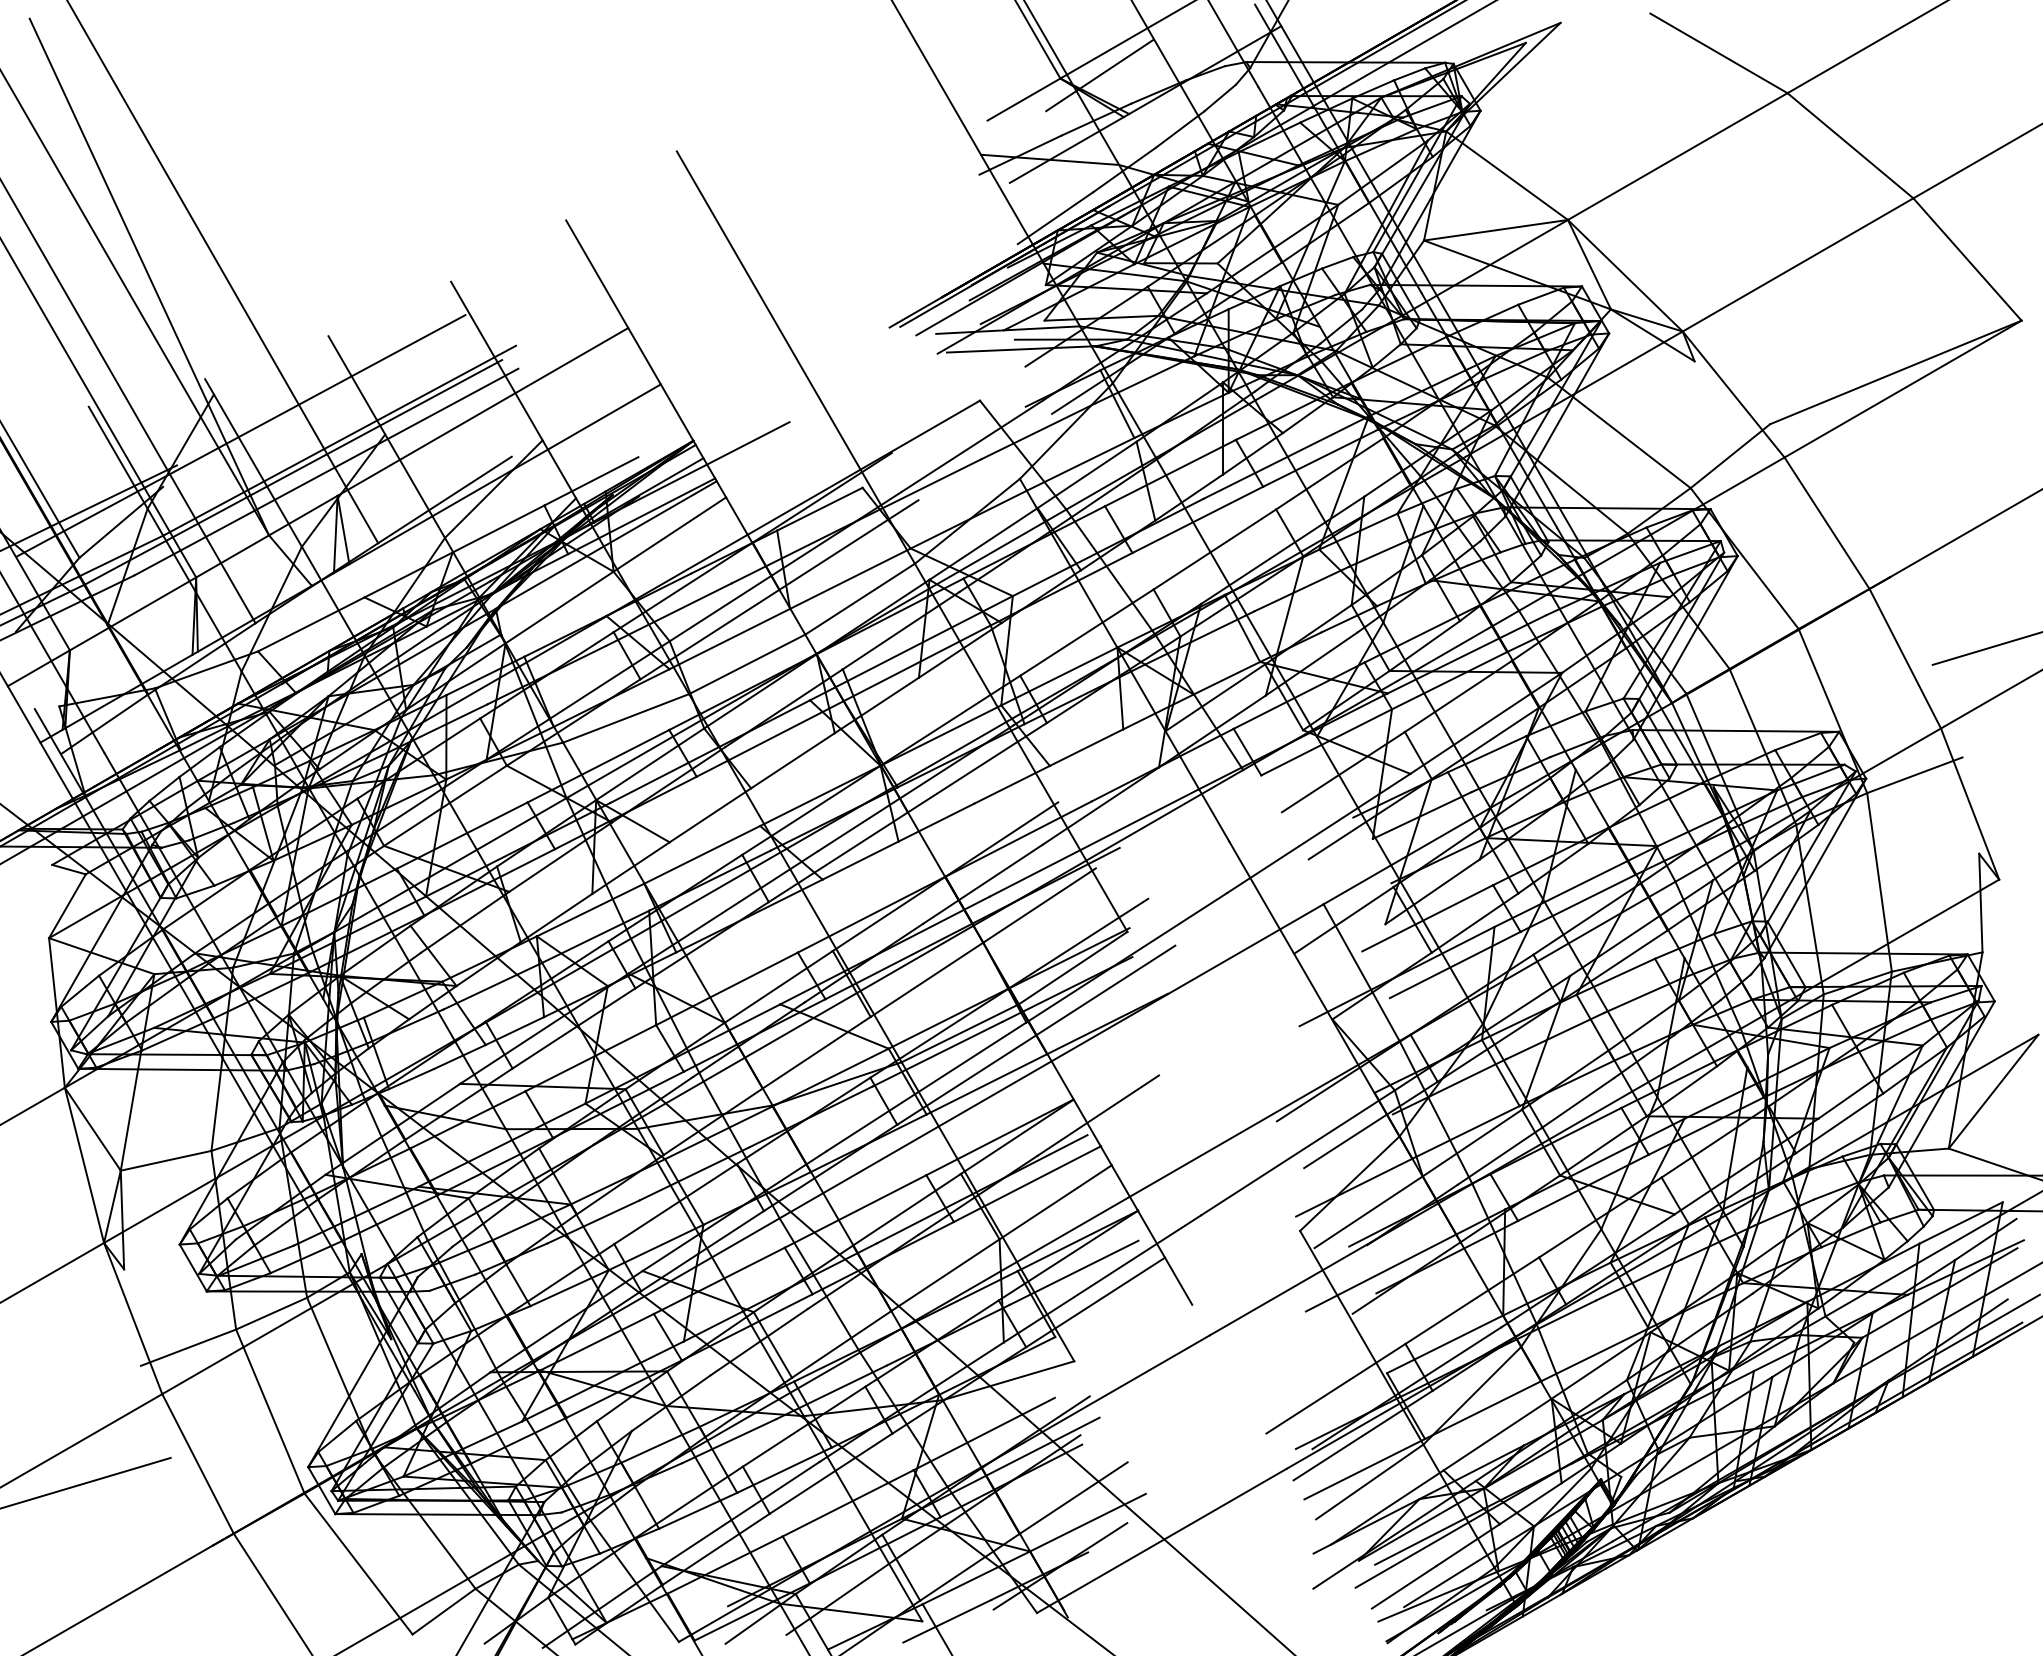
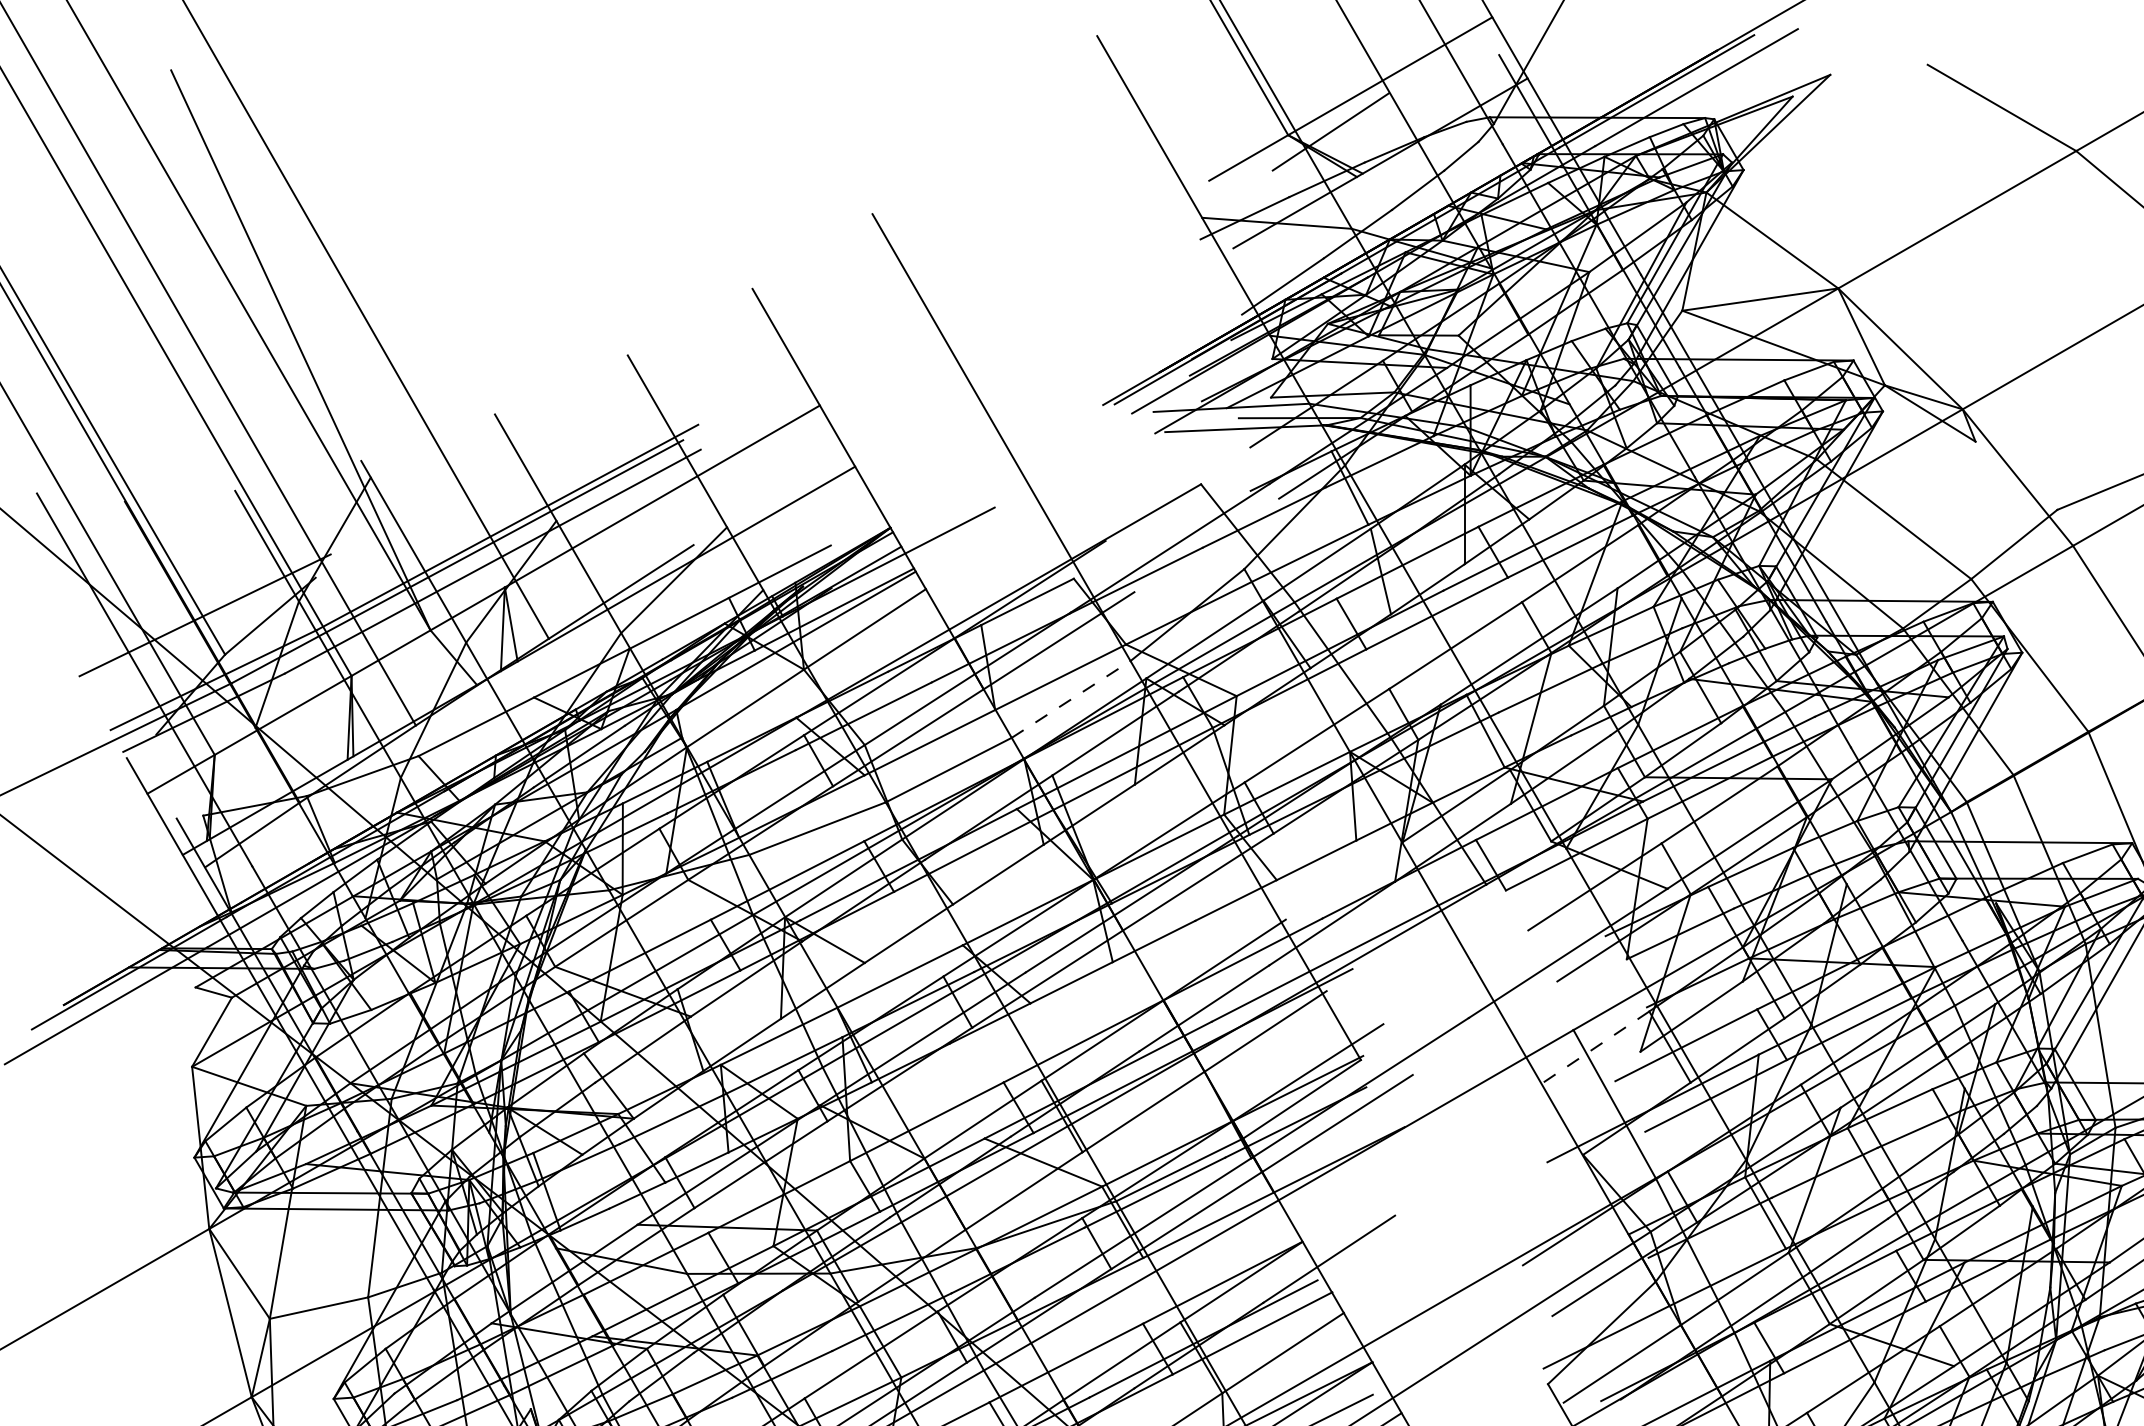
line: (241, 435) -> (400, 522), removed
line: (860, 598) -> (1071, 698), solid -> dashed
line: (1343, 920) -> (1595, 1047), solid -> dashed

